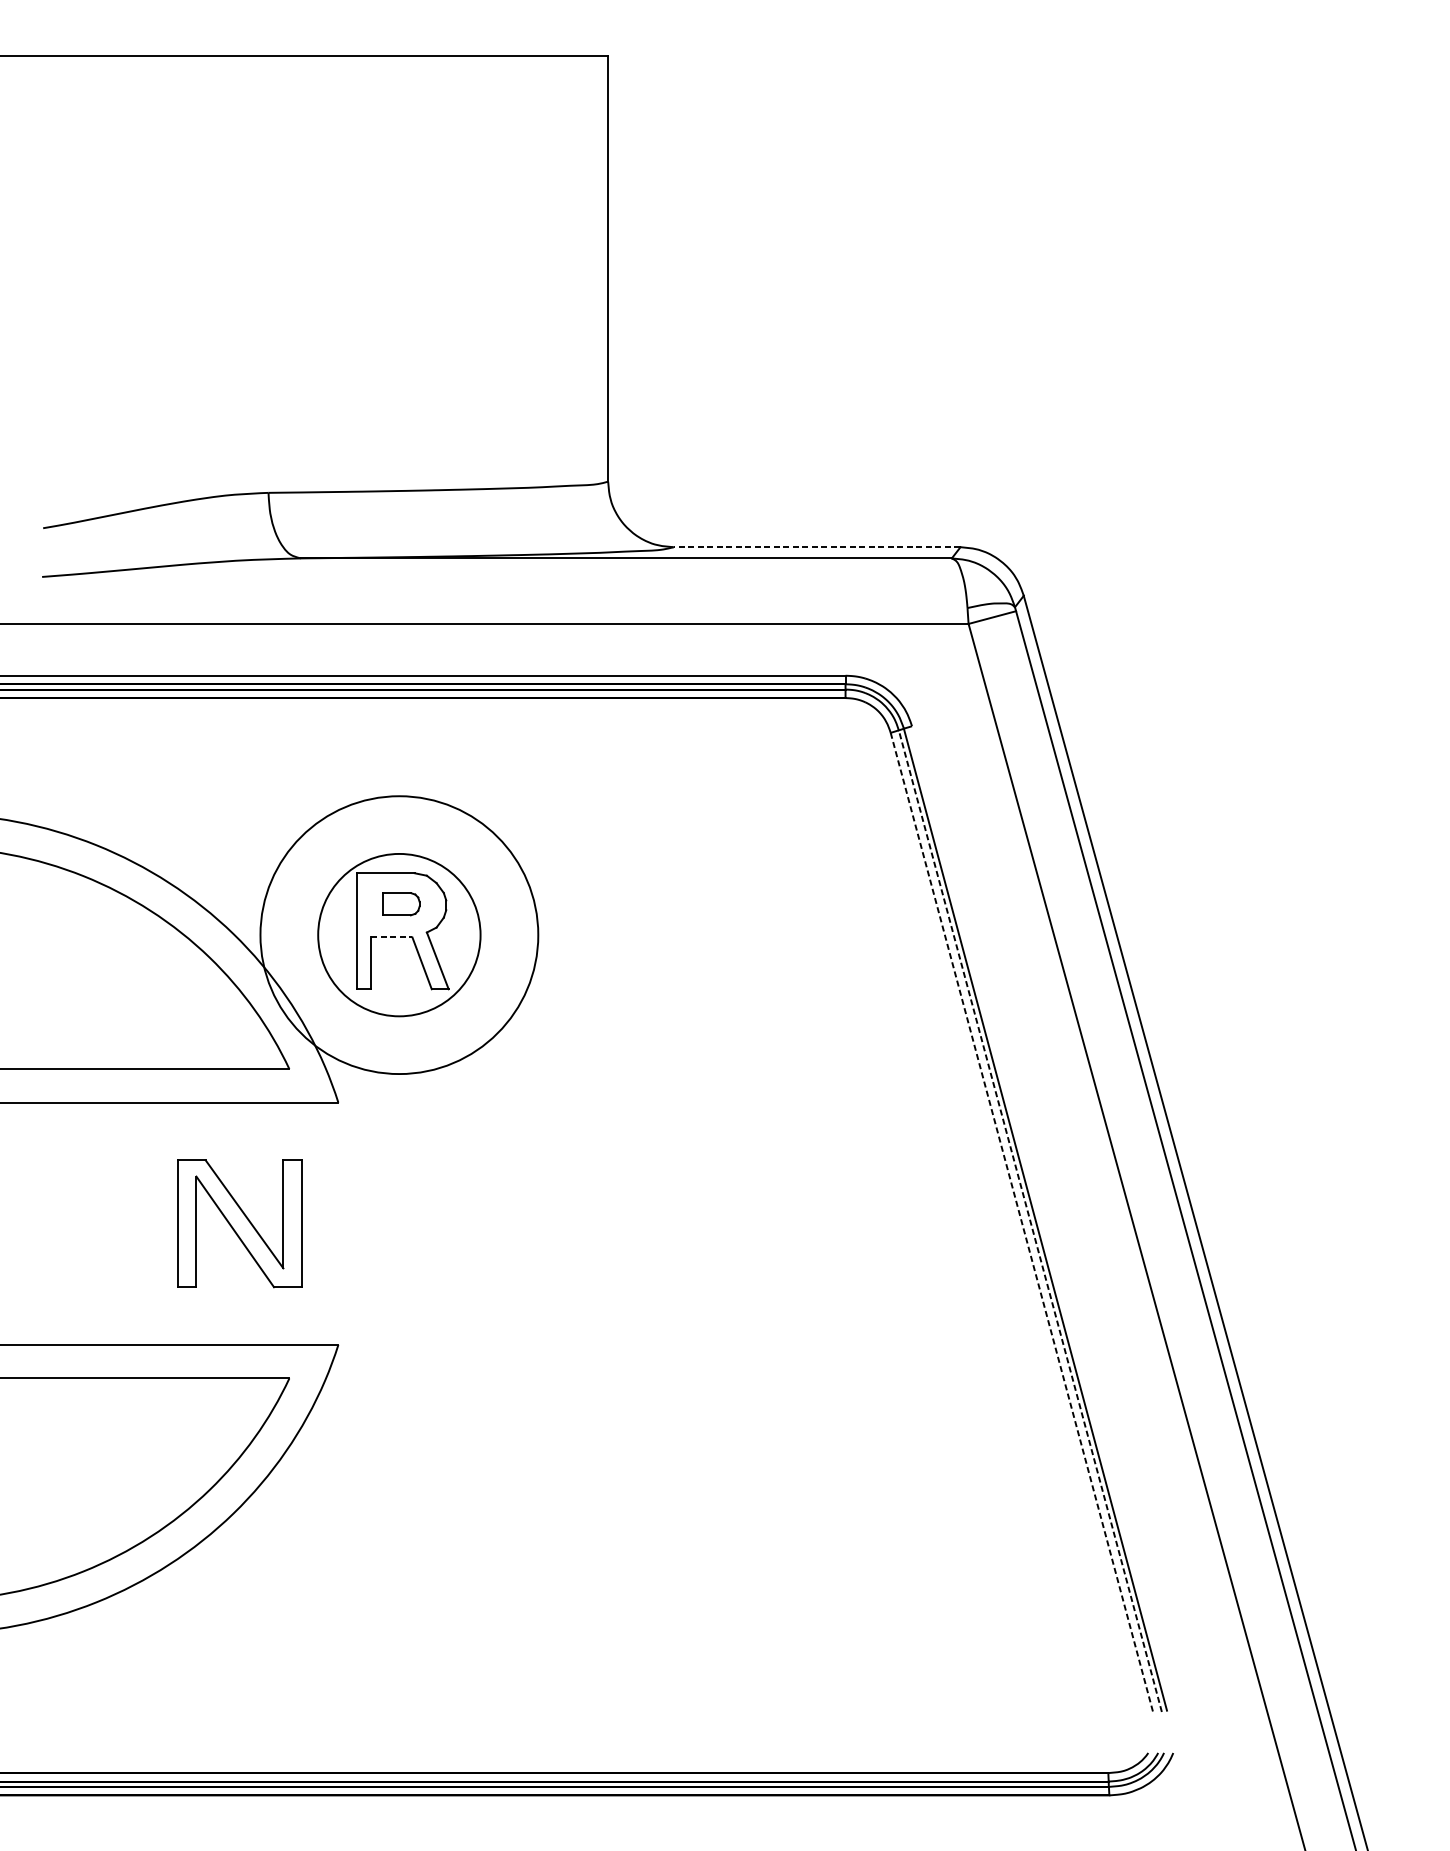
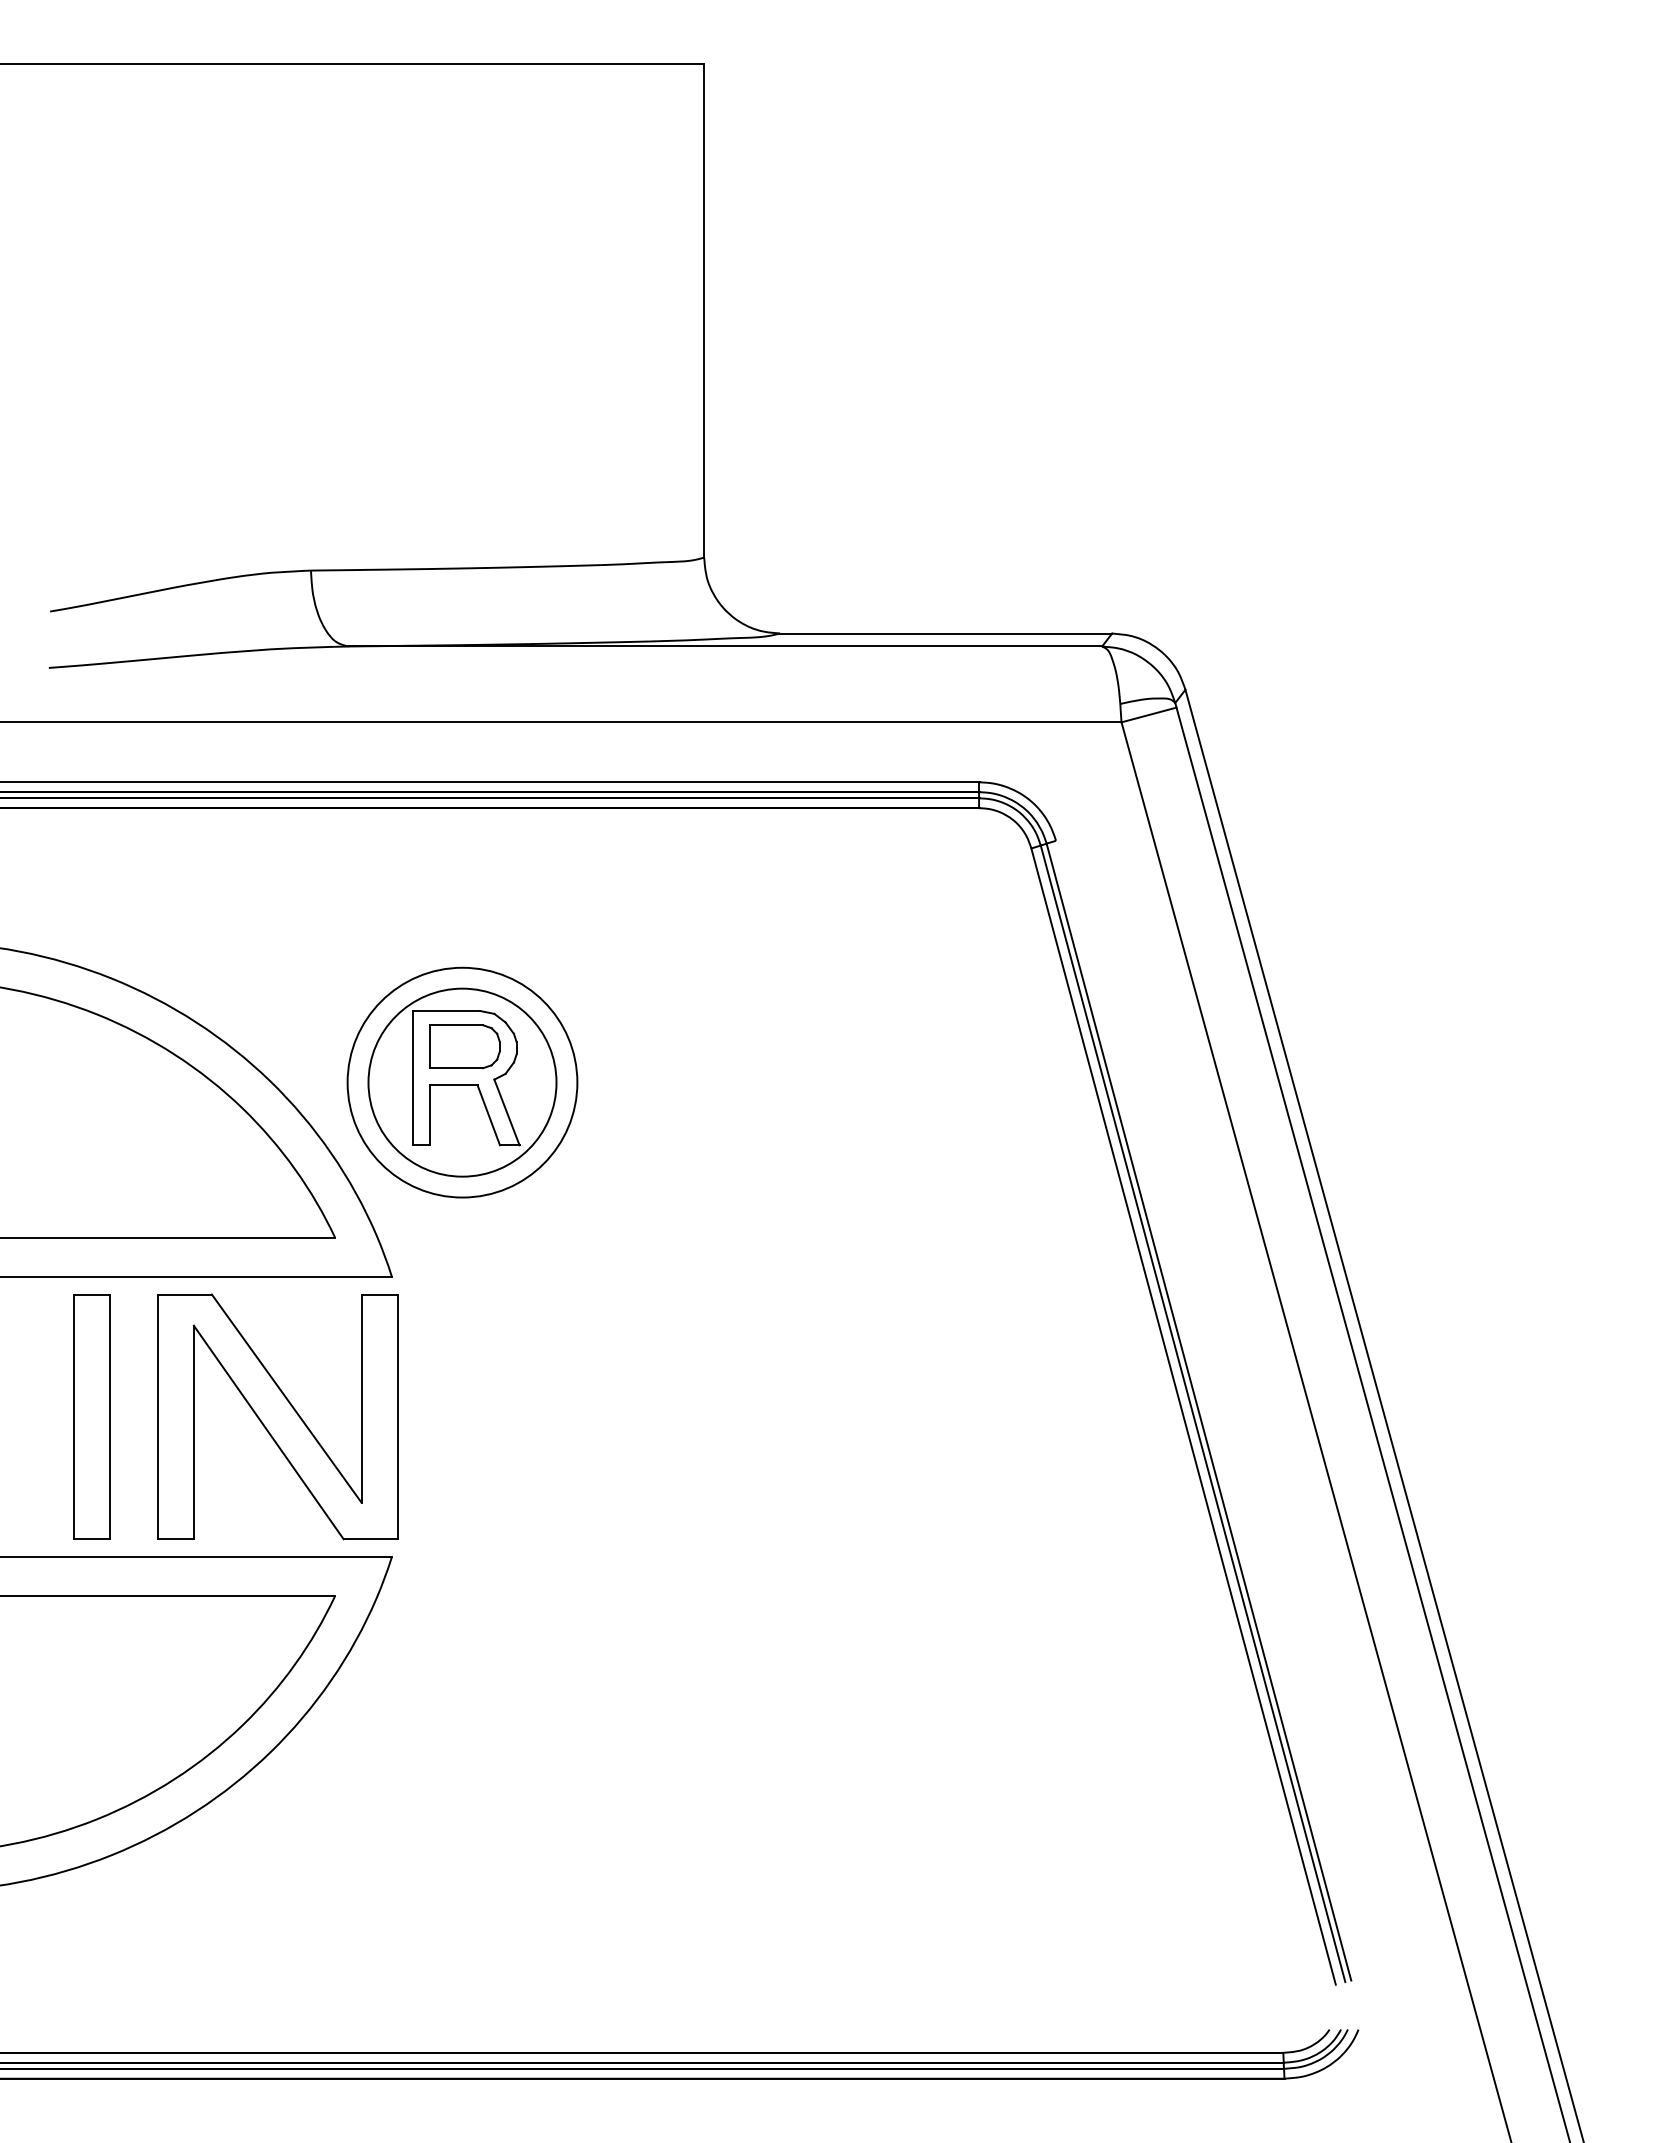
line: (816, 547) -> (945, 633), dashed -> solid
part: (401, 903) -> (464, 1046), size x1.67
circle: (399, 935) -> (462, 1082), size x0.71
line: (391, 937) -> (453, 1085), dashed -> solid
line: (1029, 1220) -> (1192, 1413), dashed -> solid
part: (78, 1223) -> (91, 1416), added
part: (239, 1223) -> (277, 1416), size x1.67
line: (1022, 1224) -> (1183, 1417), dashed -> solid

